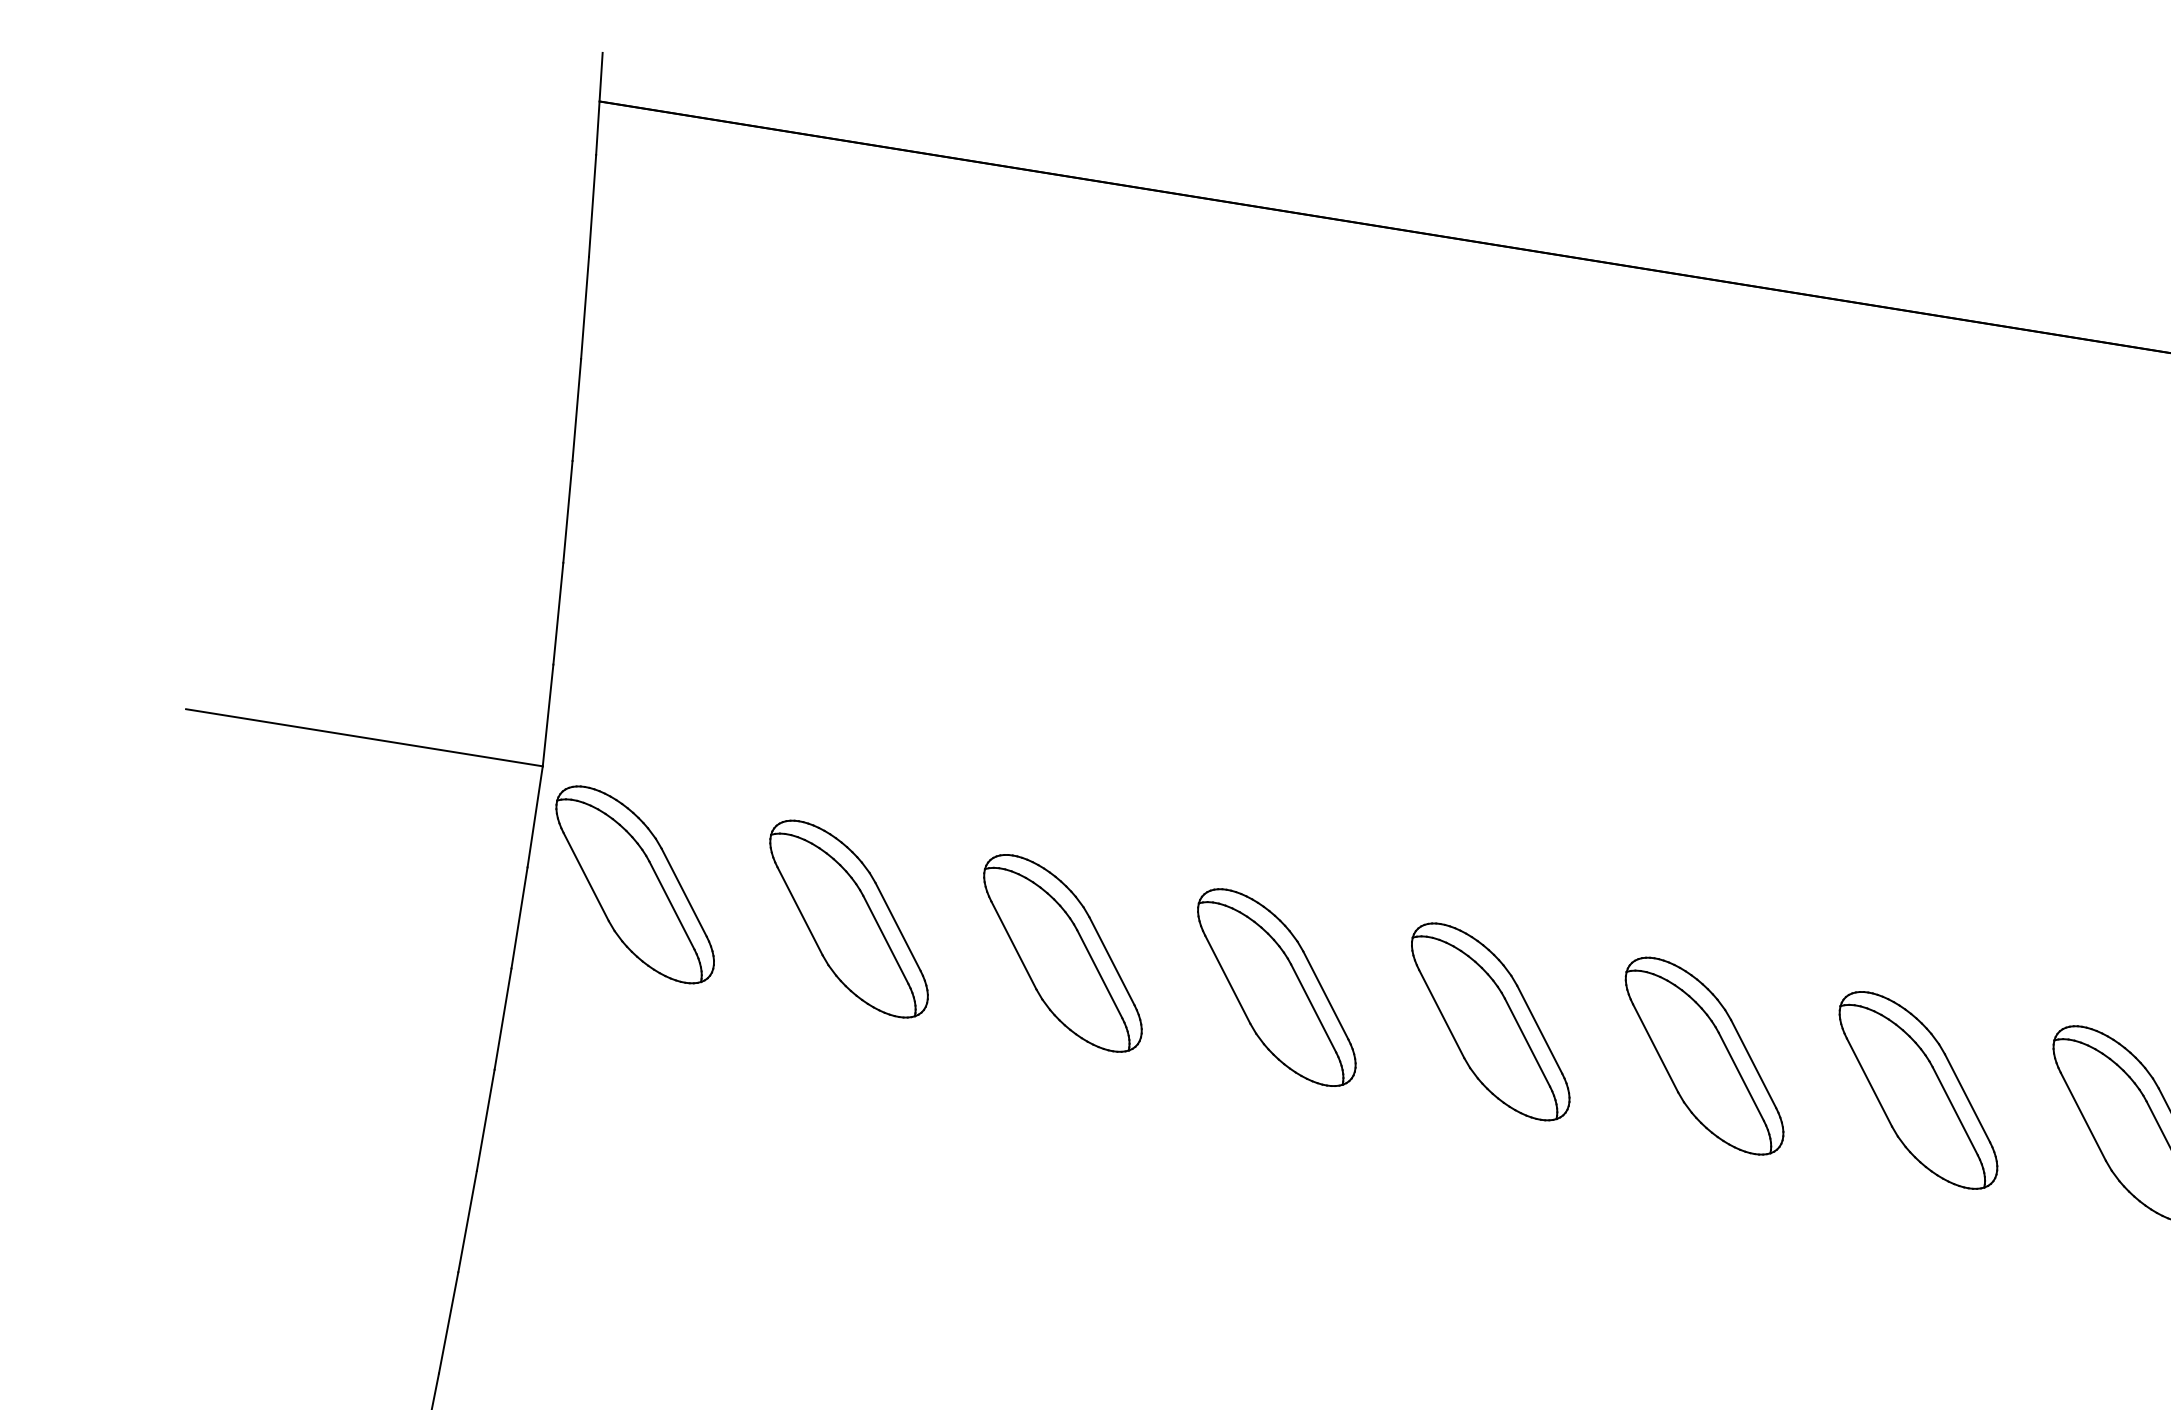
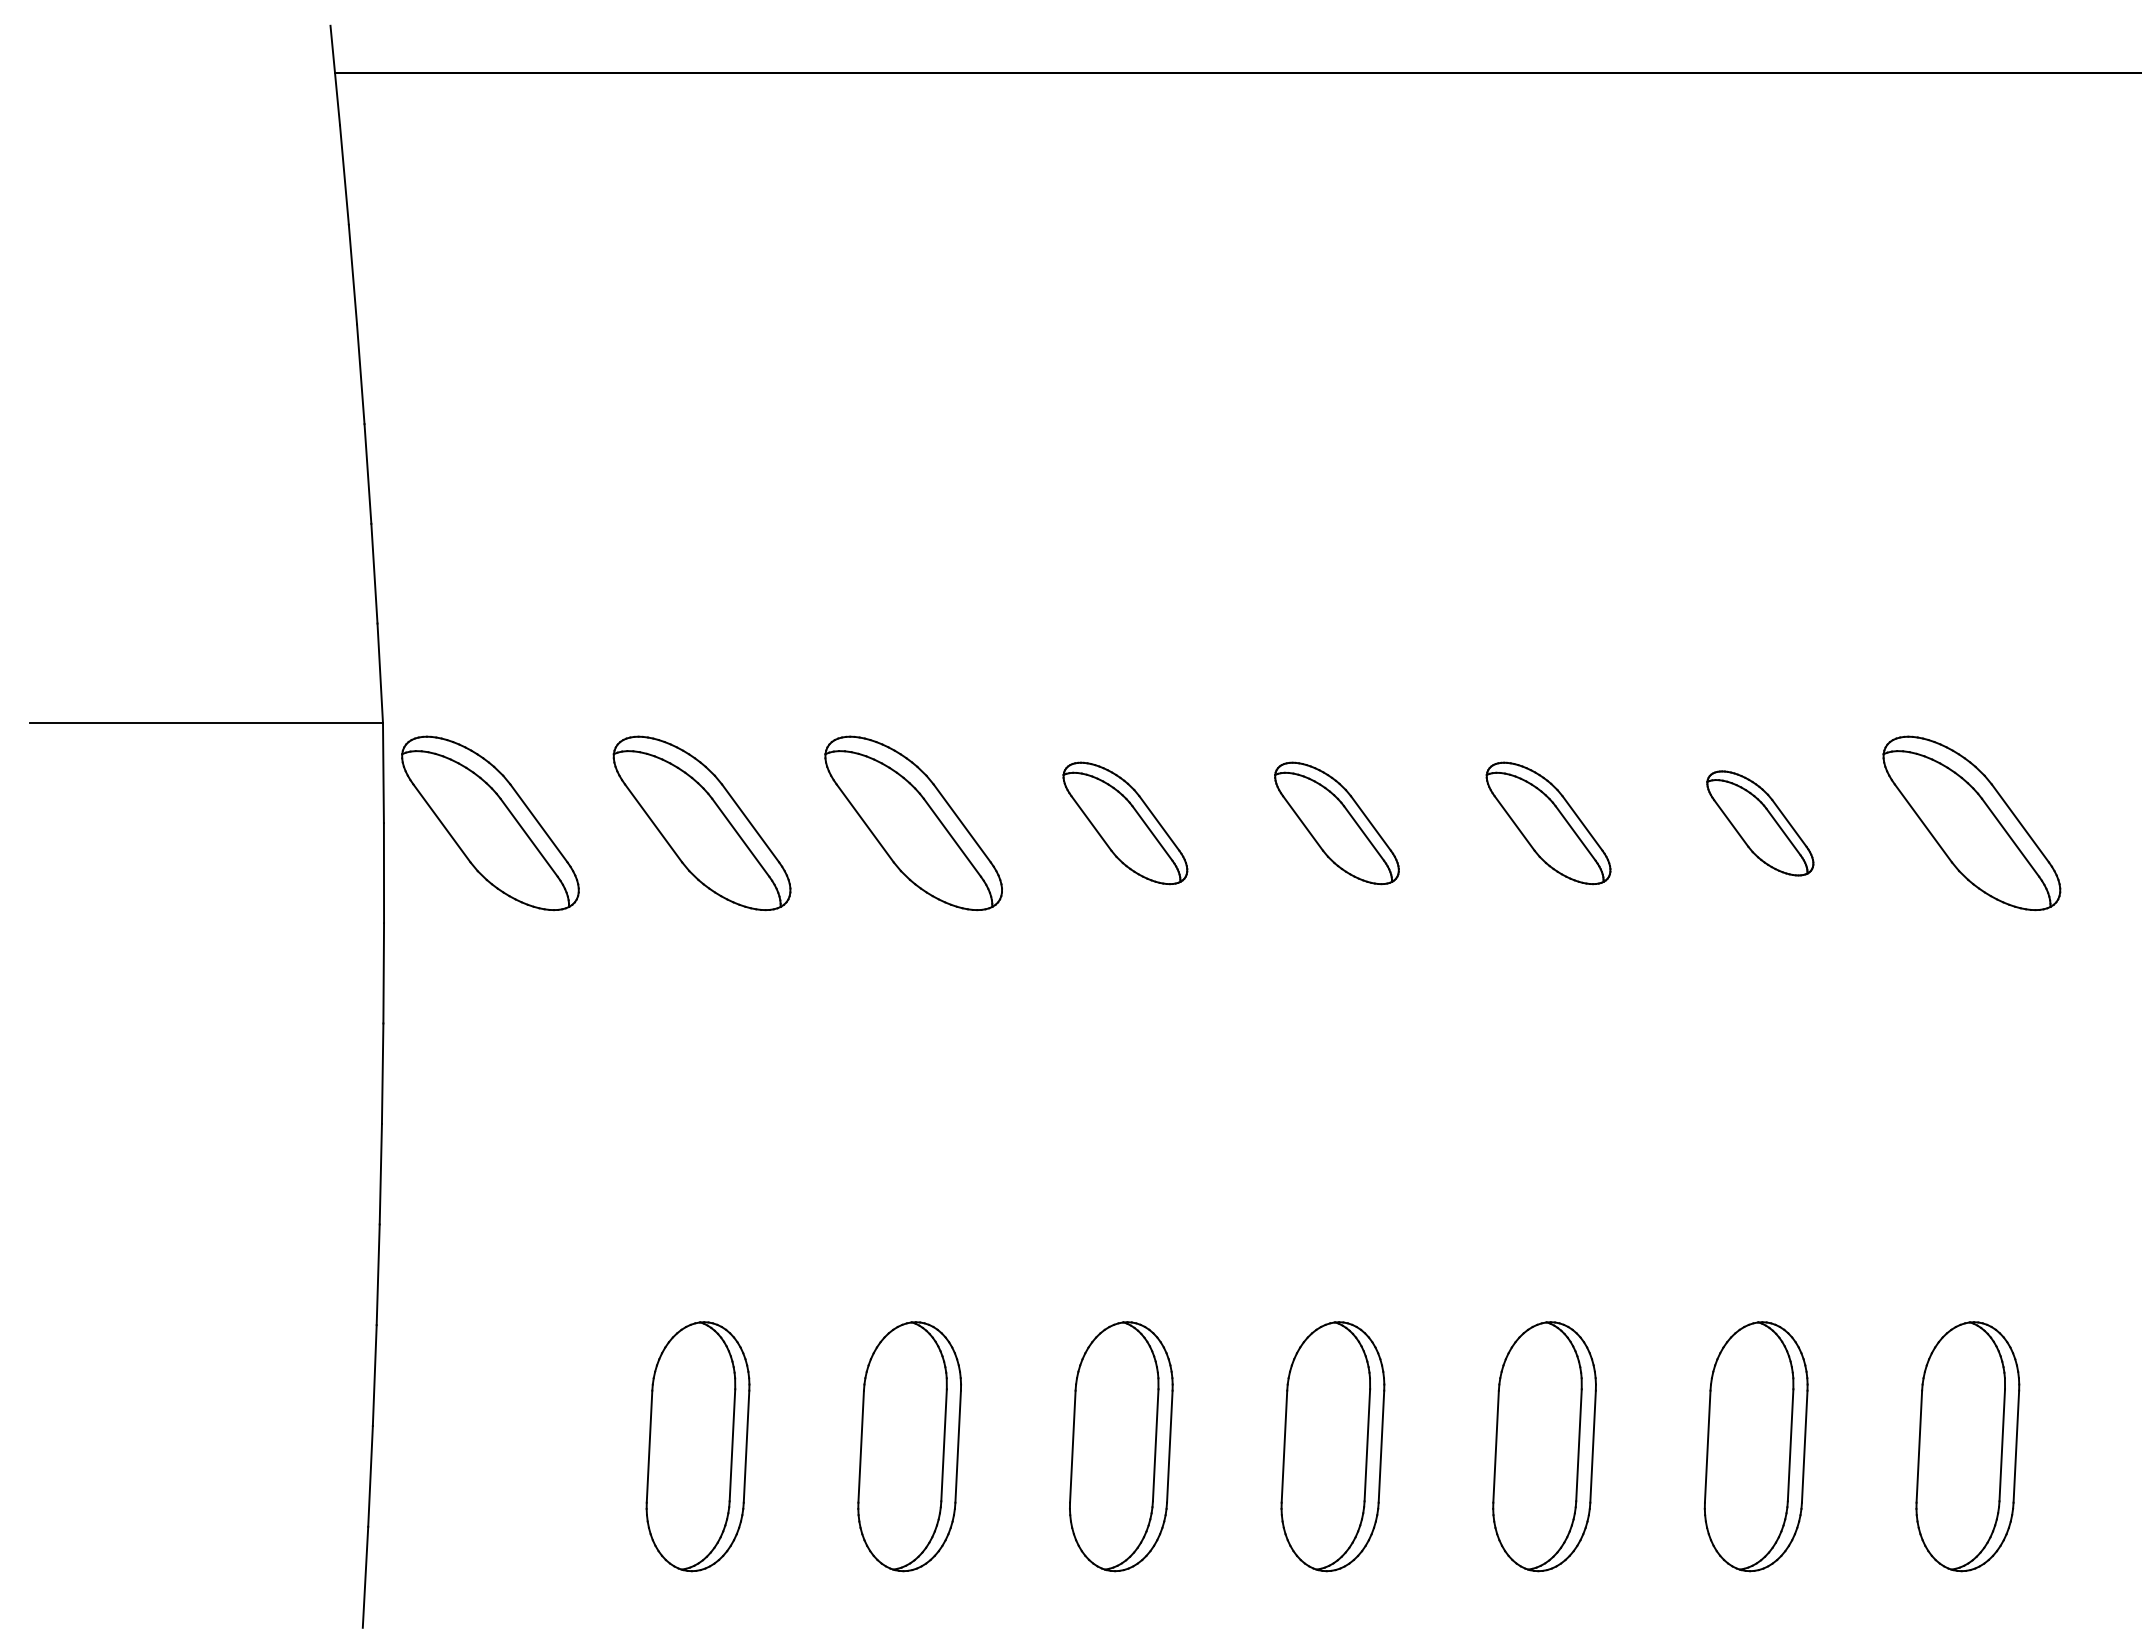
part: (1276, 987) -> (1125, 823), size x0.7
part: (1490, 1021) -> (1336, 823), size x0.7
part: (1704, 1056) -> (1548, 823), size x0.7
part: (1918, 1090) -> (1760, 823), size x0.6

